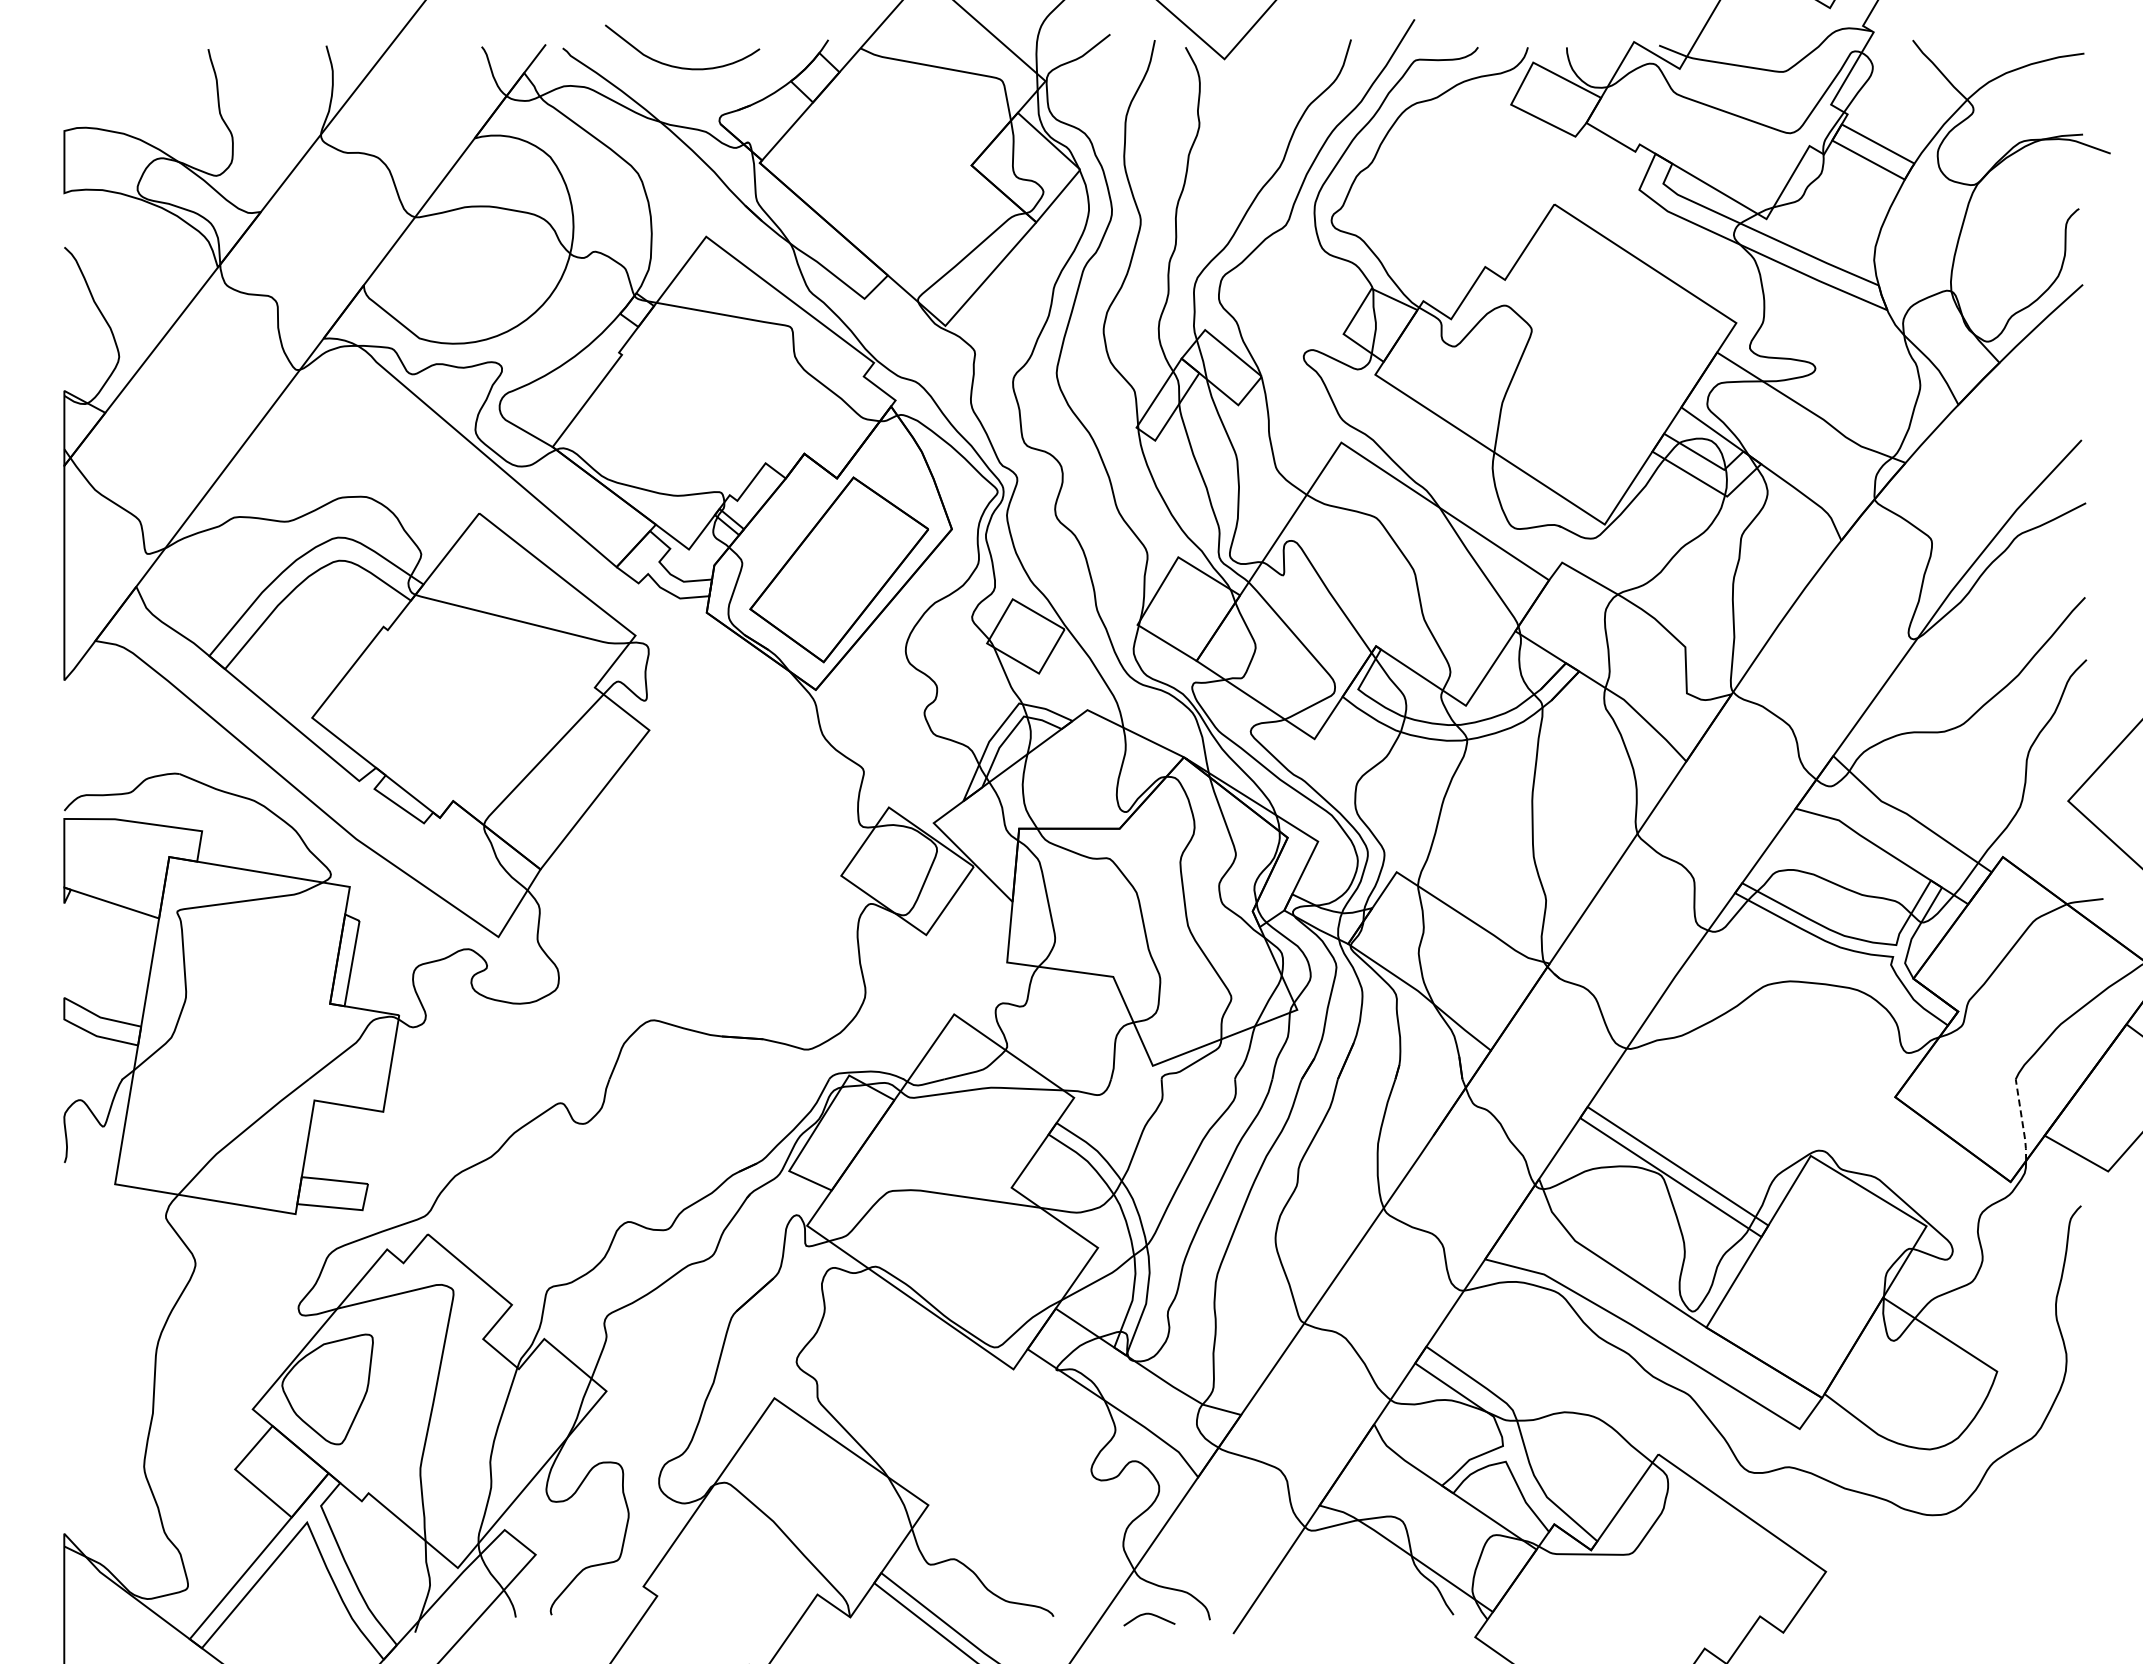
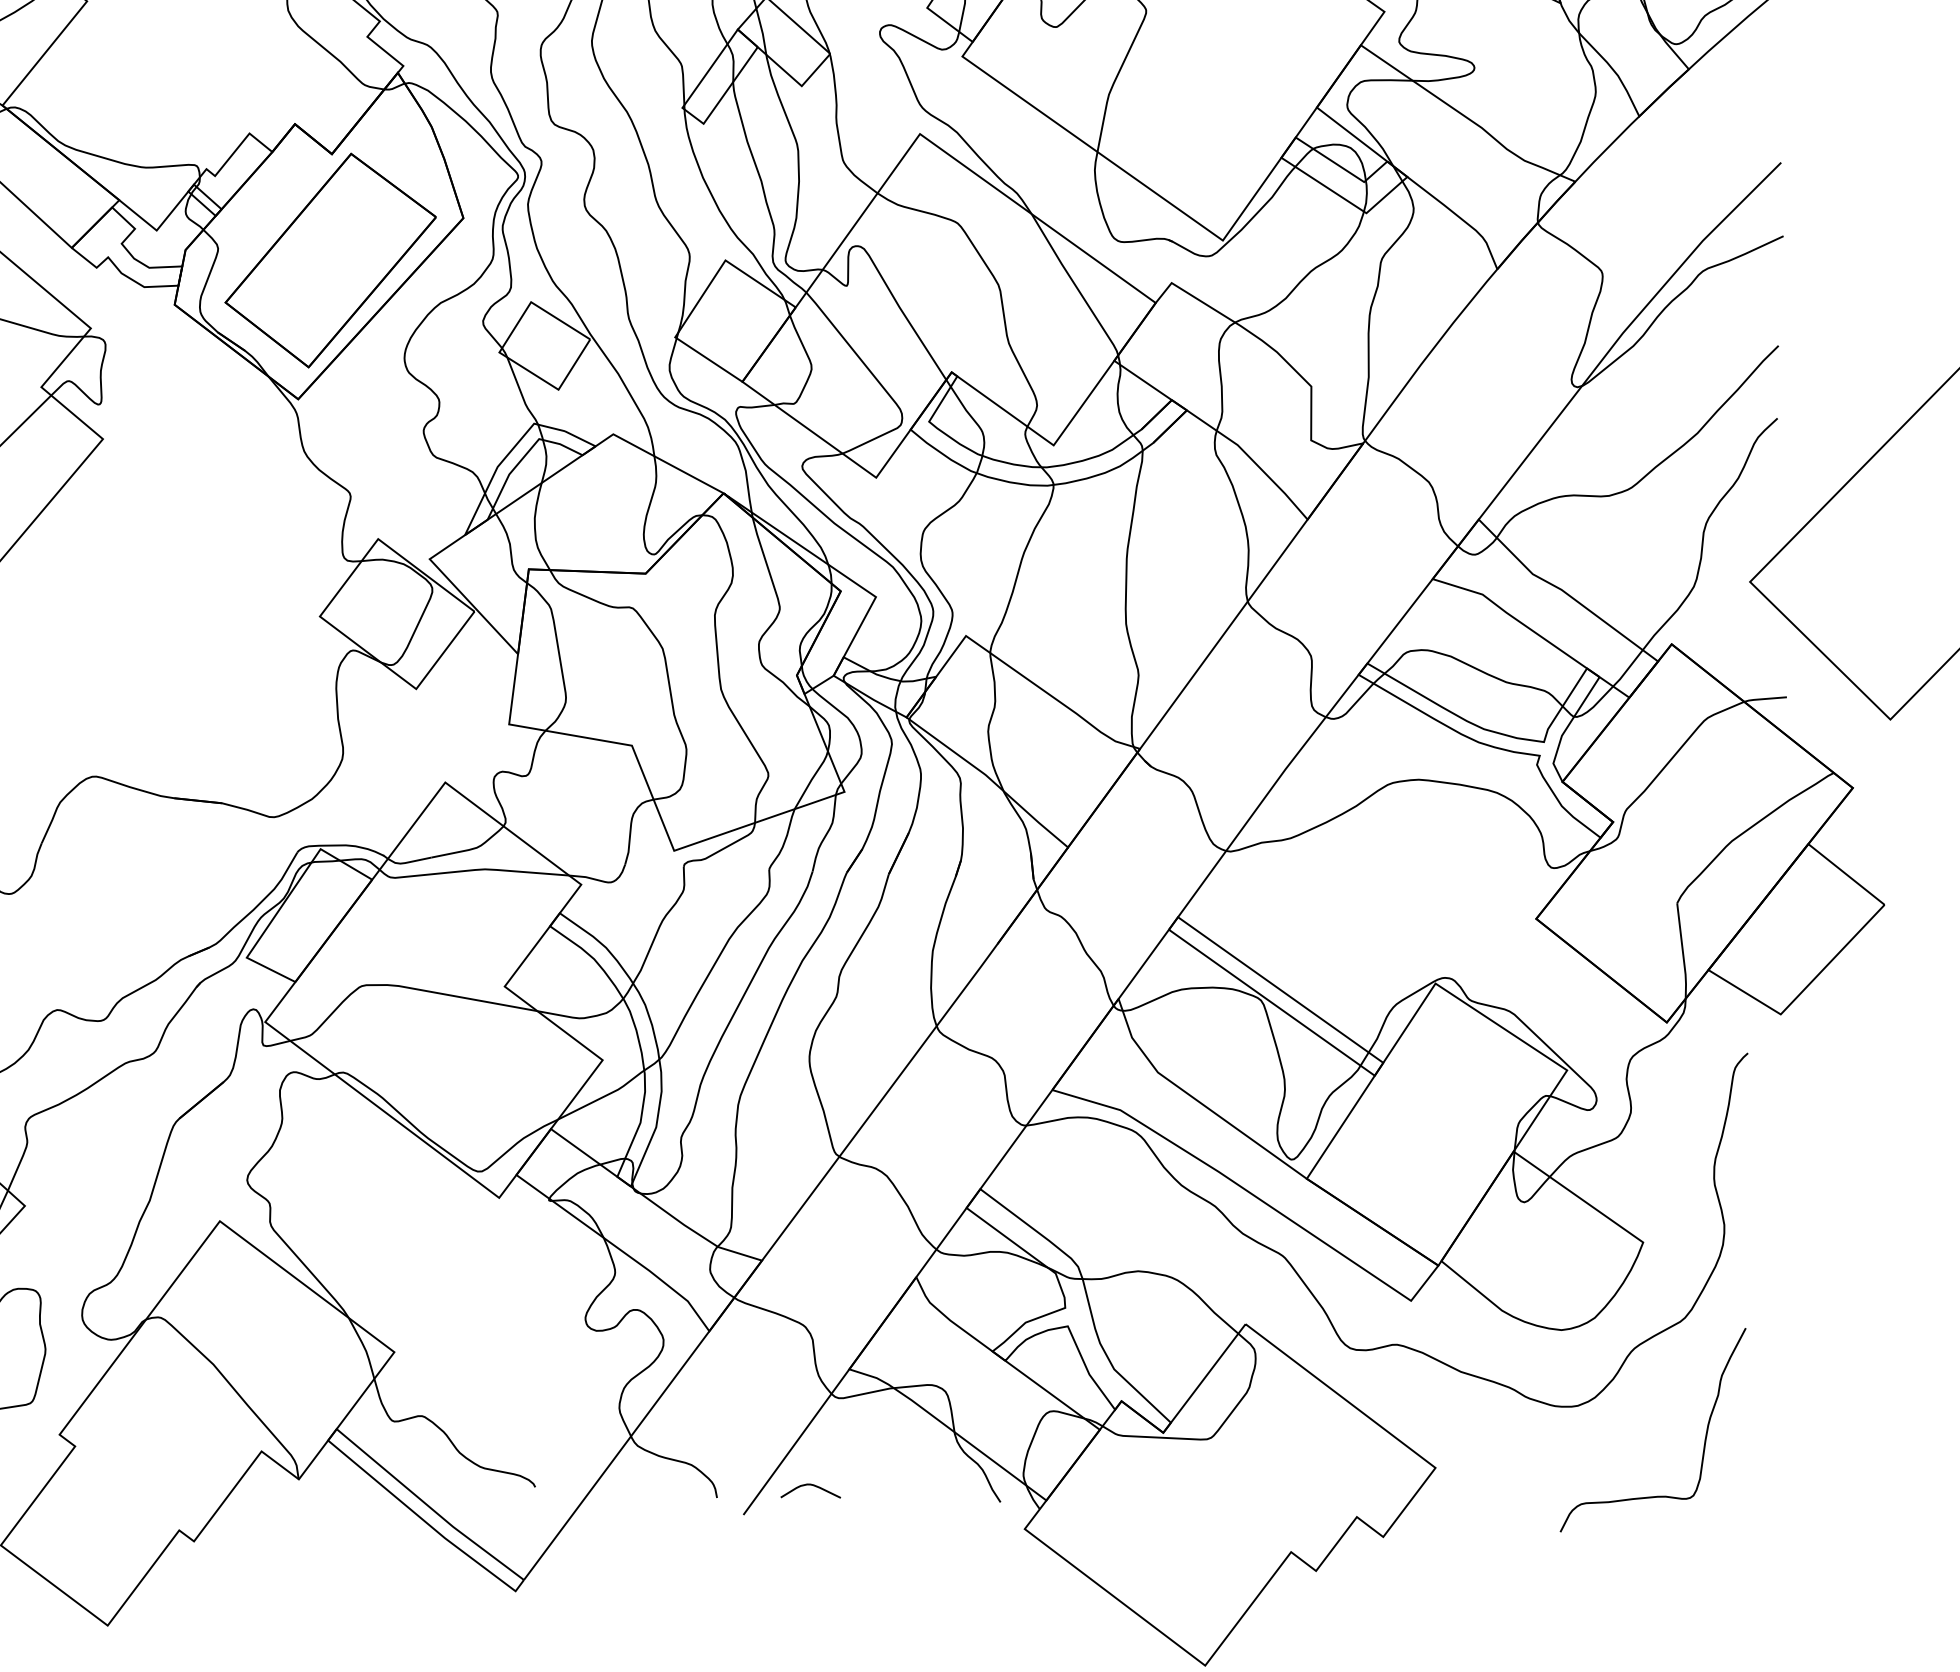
line: (2022, 1121) -> (1683, 952), dashed -> solid
curve: (2055, 1541) -> (1703, 1442), added
curve: (1151, 1615) -> (813, 1486), moved

